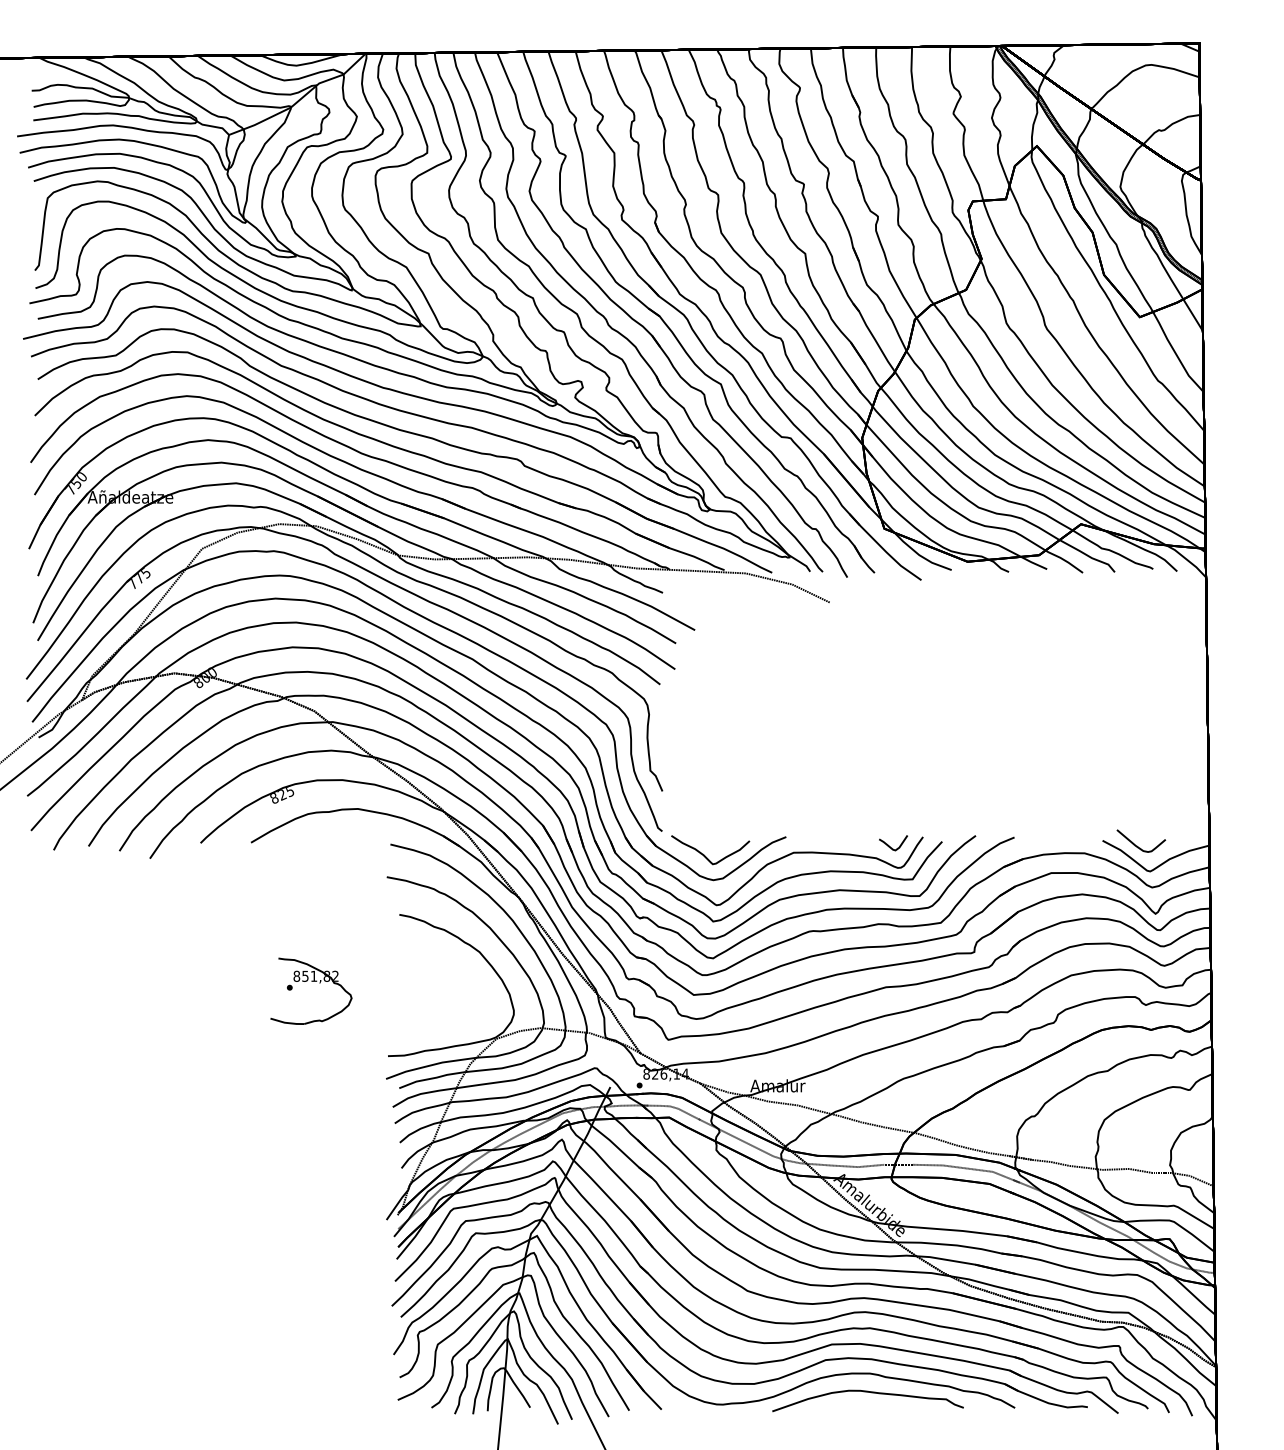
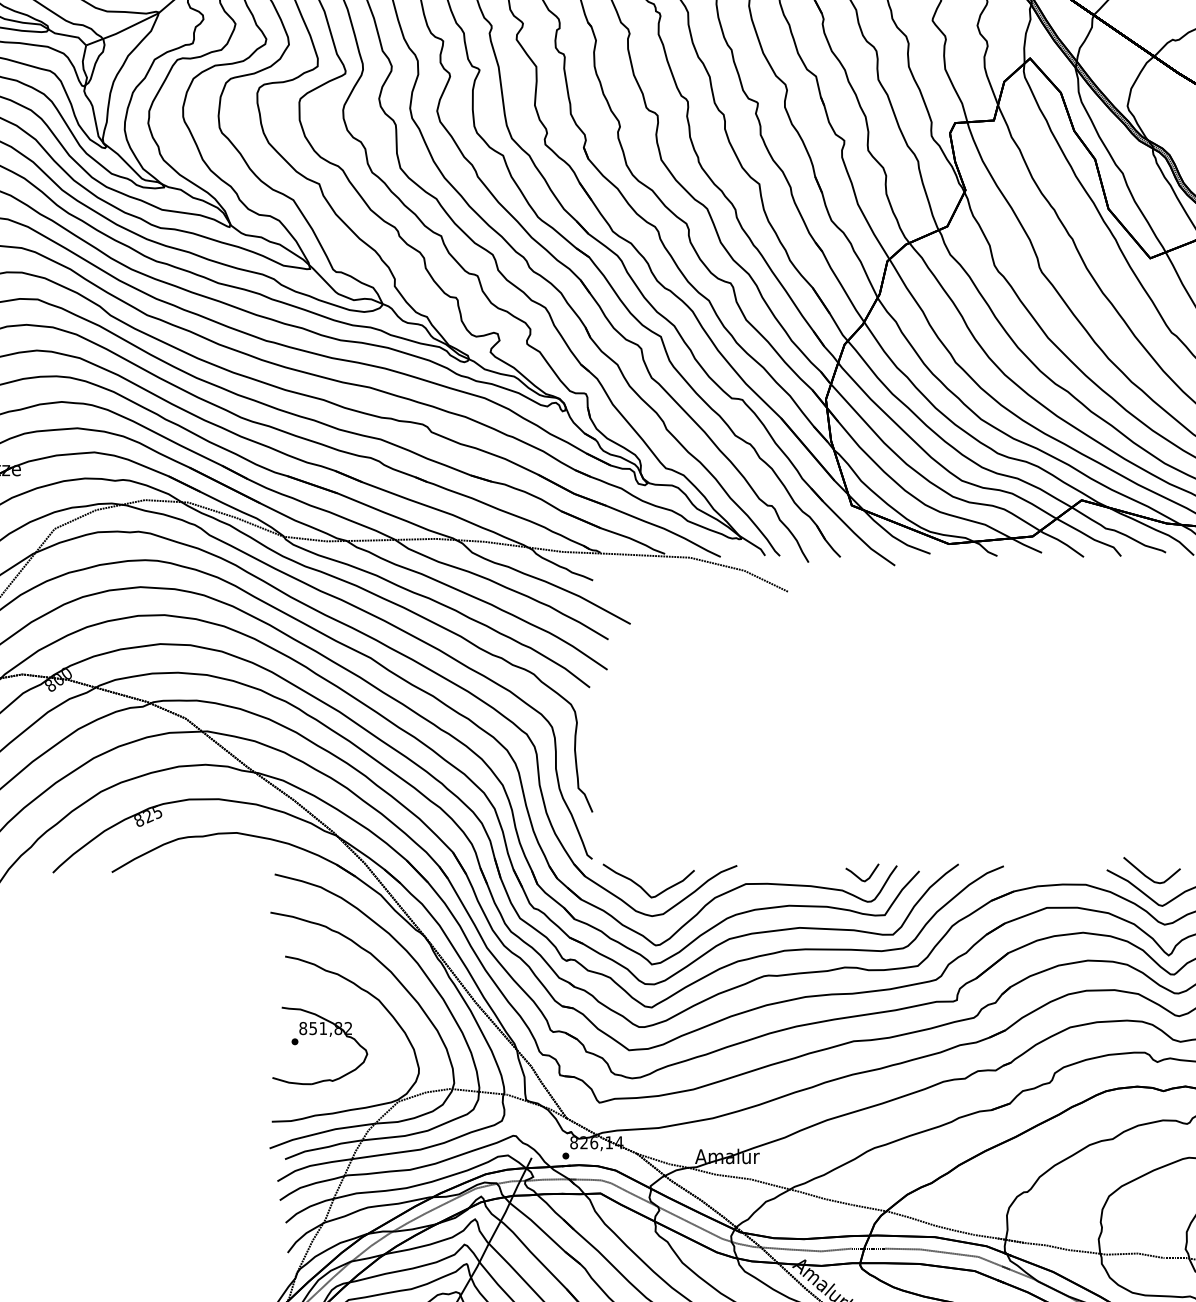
part: (311, 981) -> (320, 1034), moved

